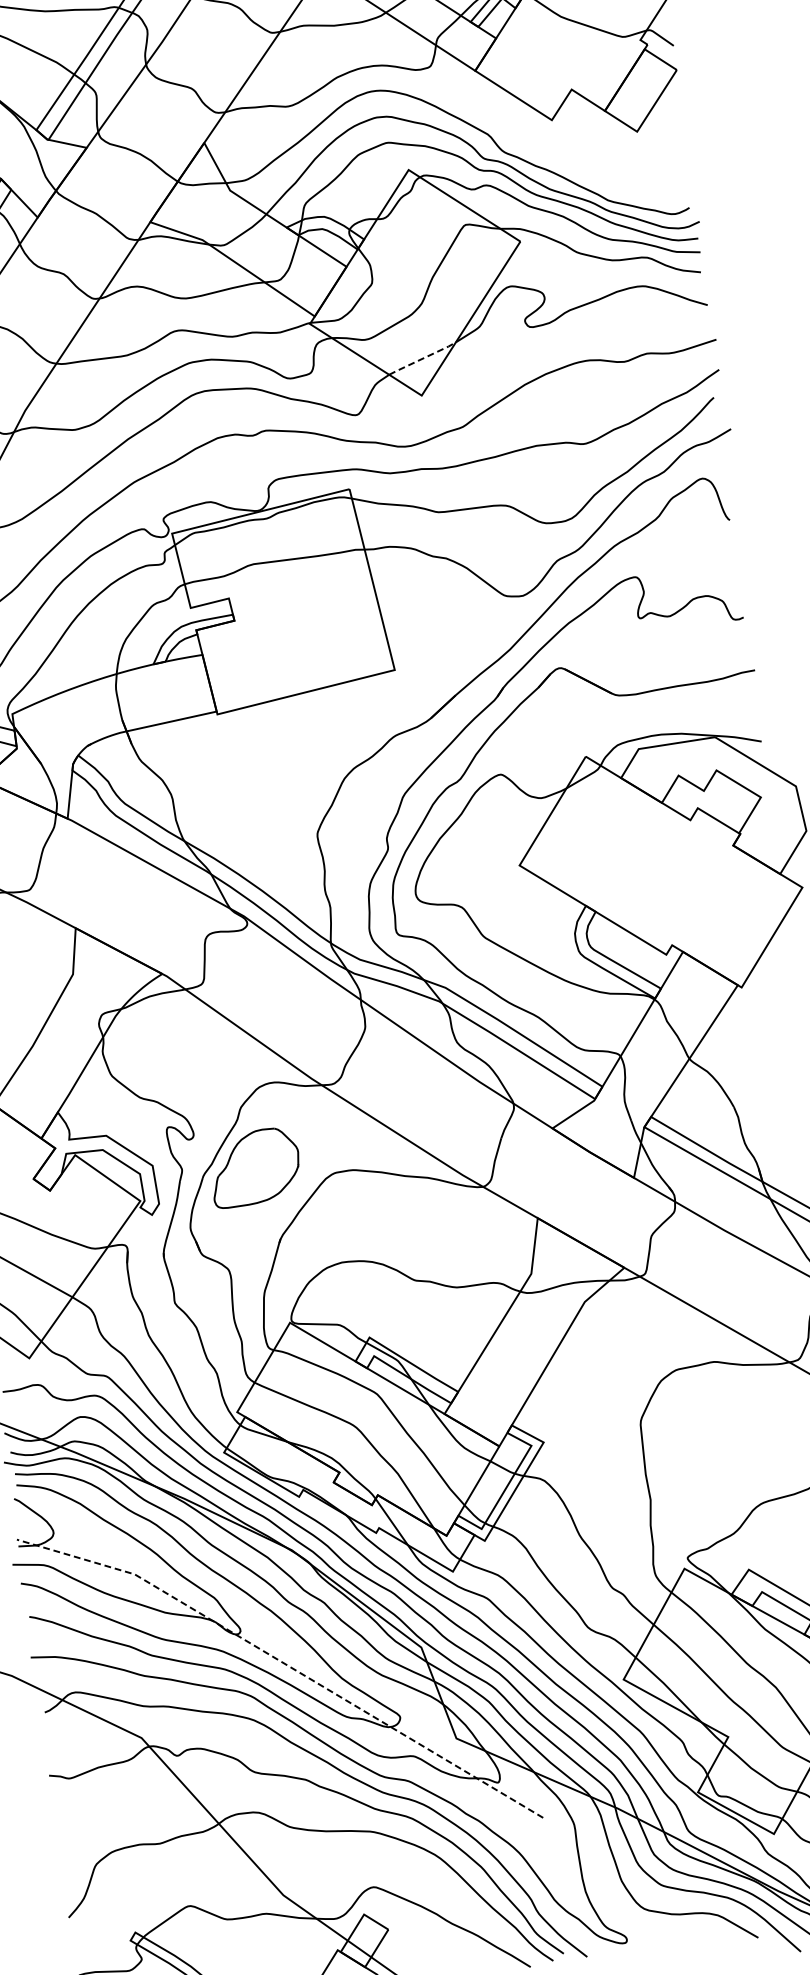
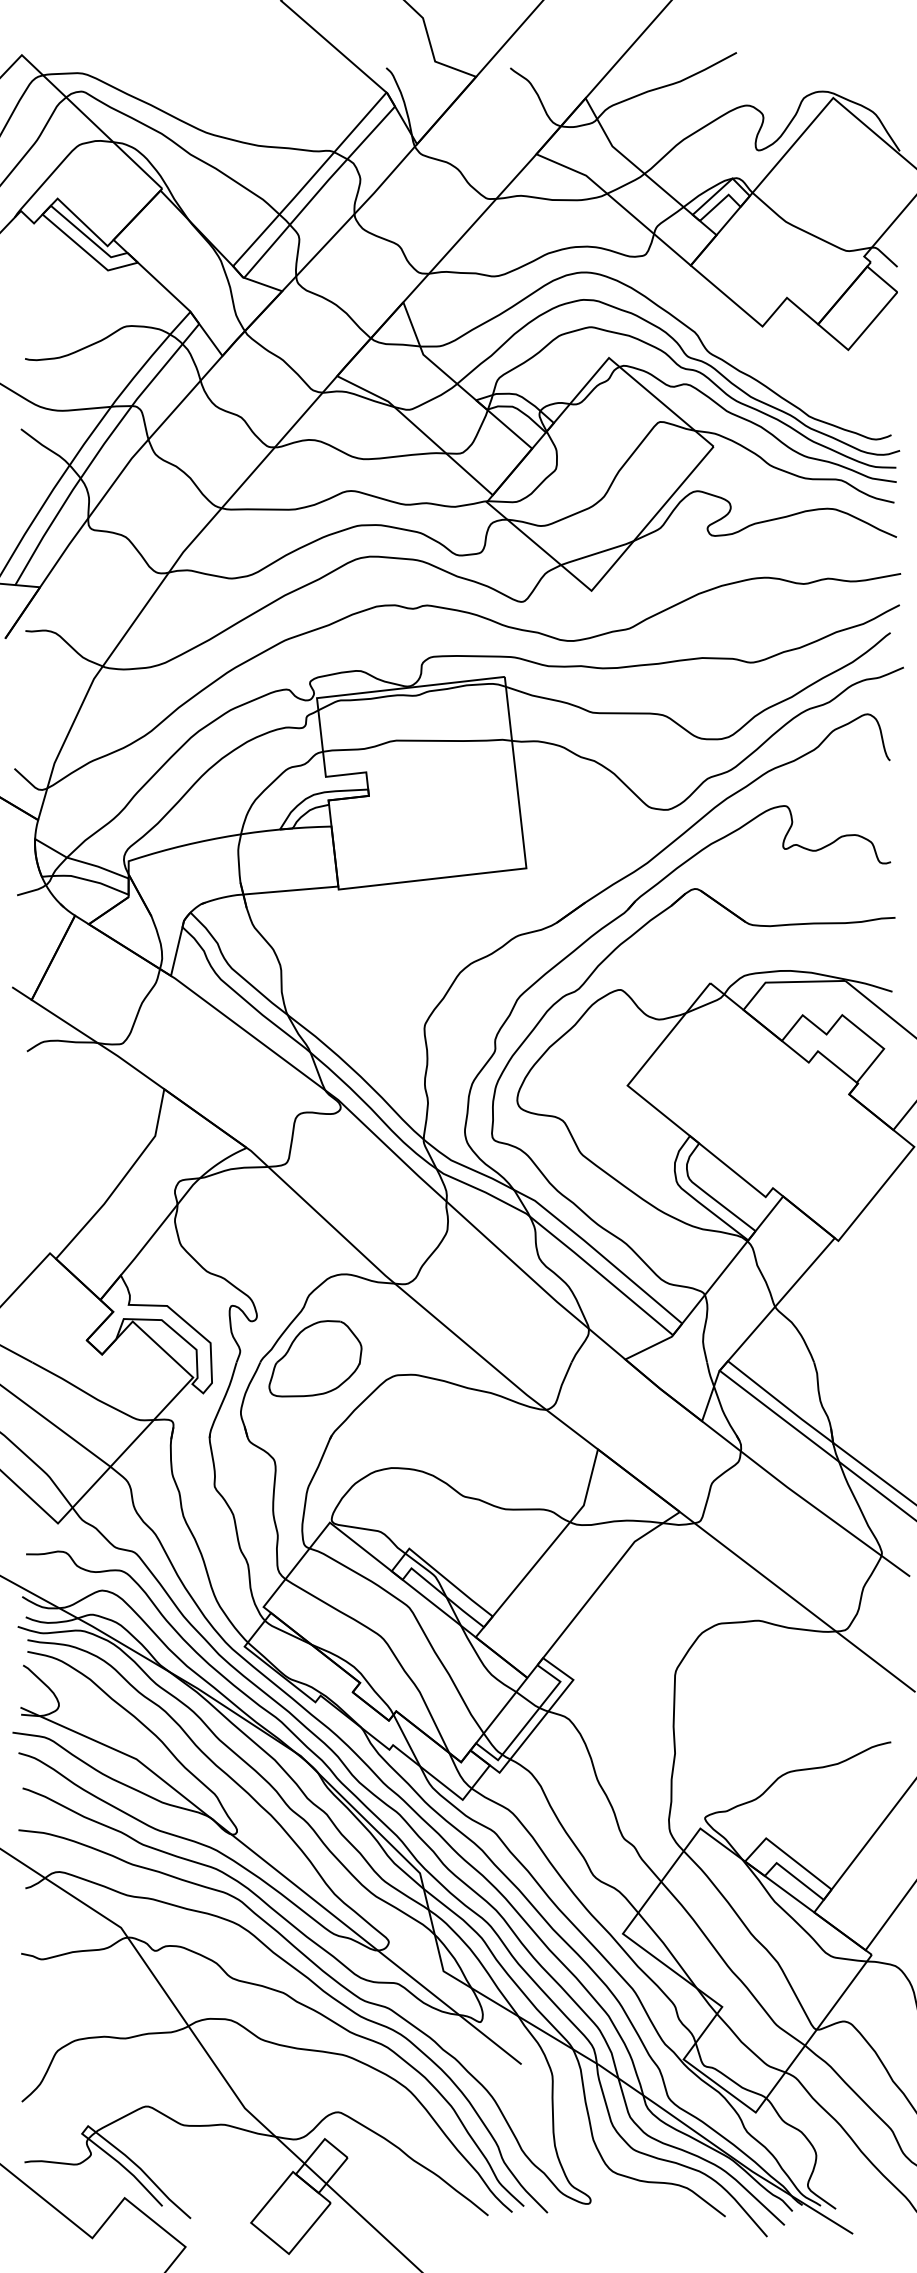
line: (422, 358) -> (597, 553), dashed -> solid
line: (285, 1663) -> (278, 1871), dashed -> solid

